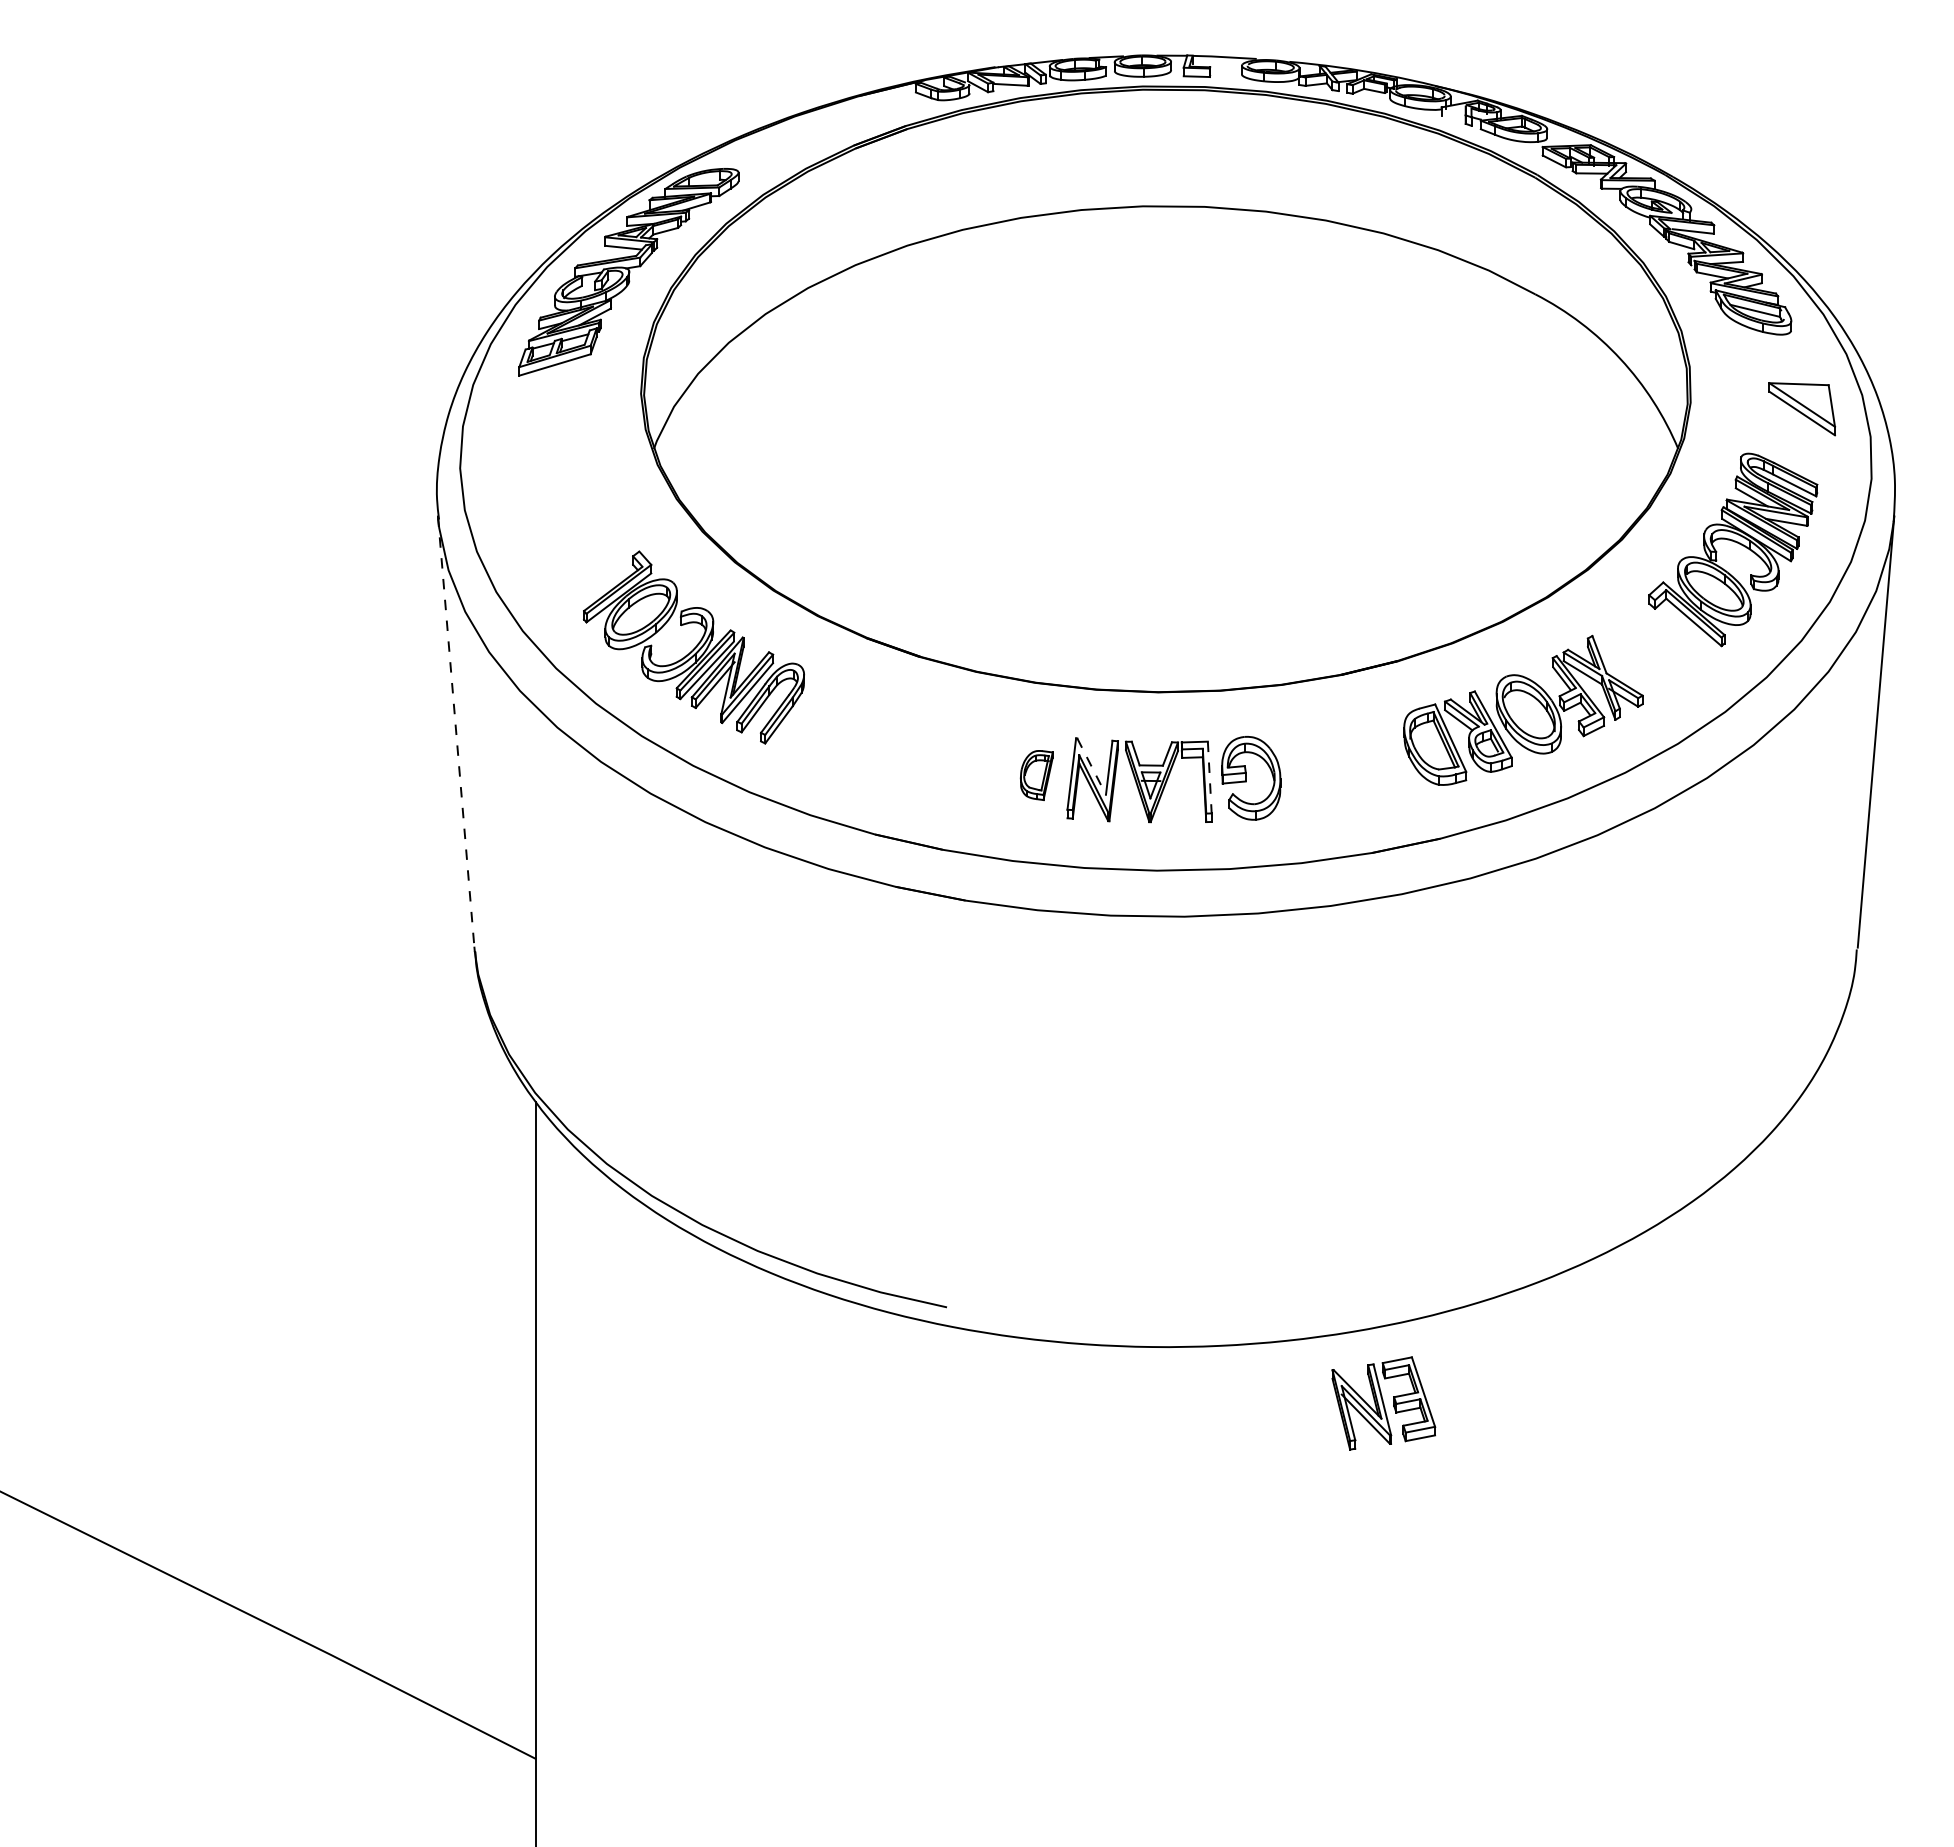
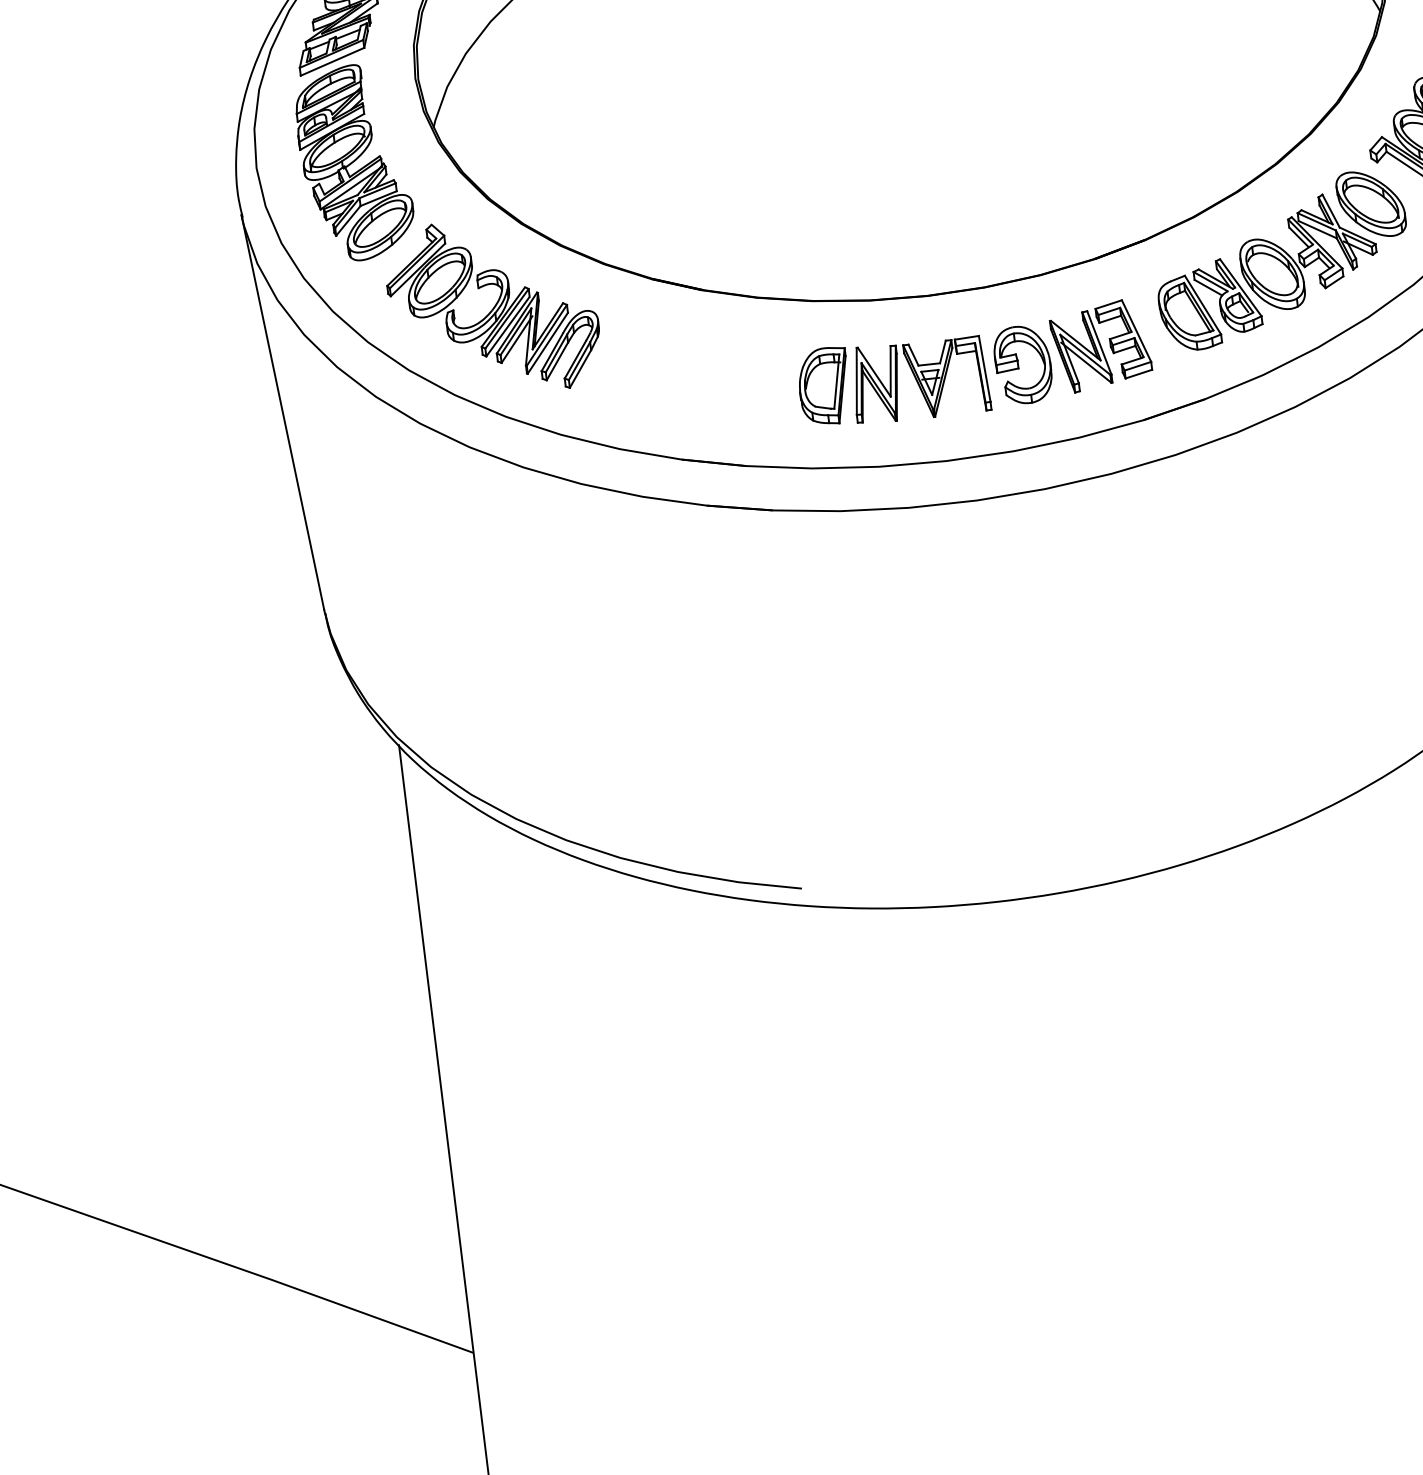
part: (565, 475) -> (354, 162), added
part: (1642, 652) -> (1370, 204), added
line: (456, 732) -> (283, 412), dashed -> solid
line: (1091, 766) -> (874, 372), dashed -> solid
part: (1036, 775) -> (824, 386), size x1.67
line: (1209, 777) -> (984, 368), dashed -> solid
part: (1383, 1403) -> (1100, 346), moved

